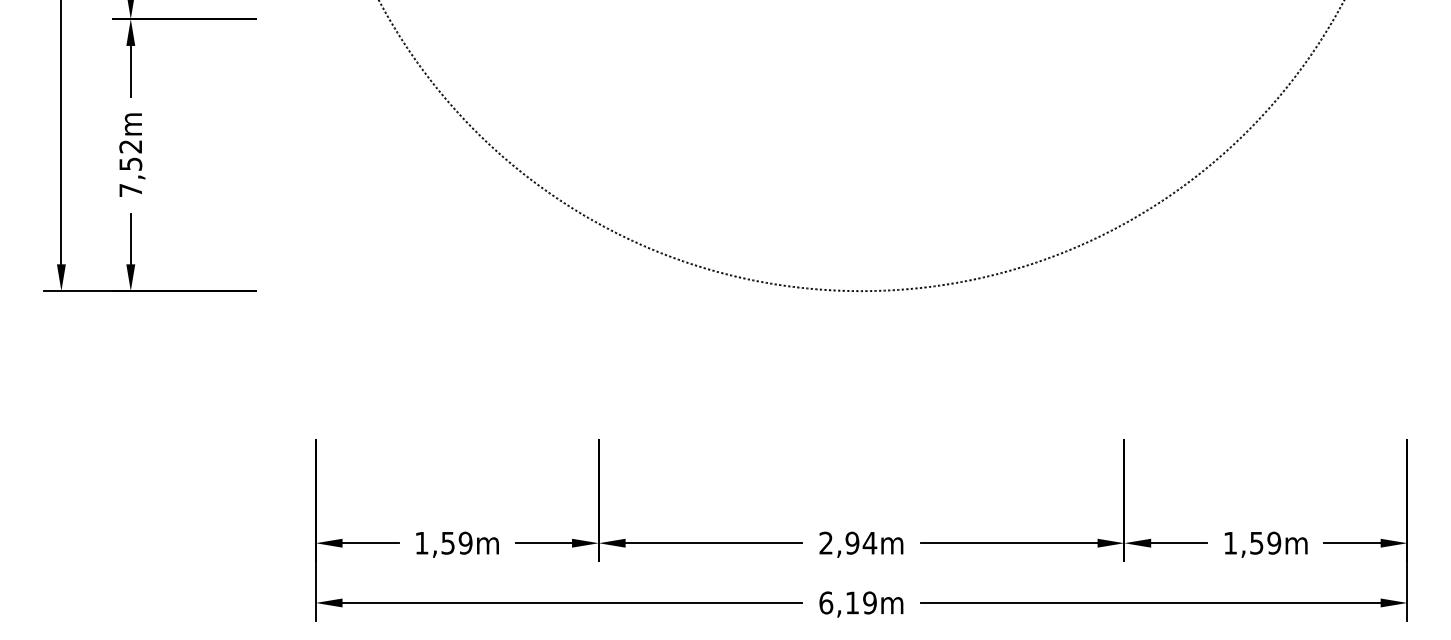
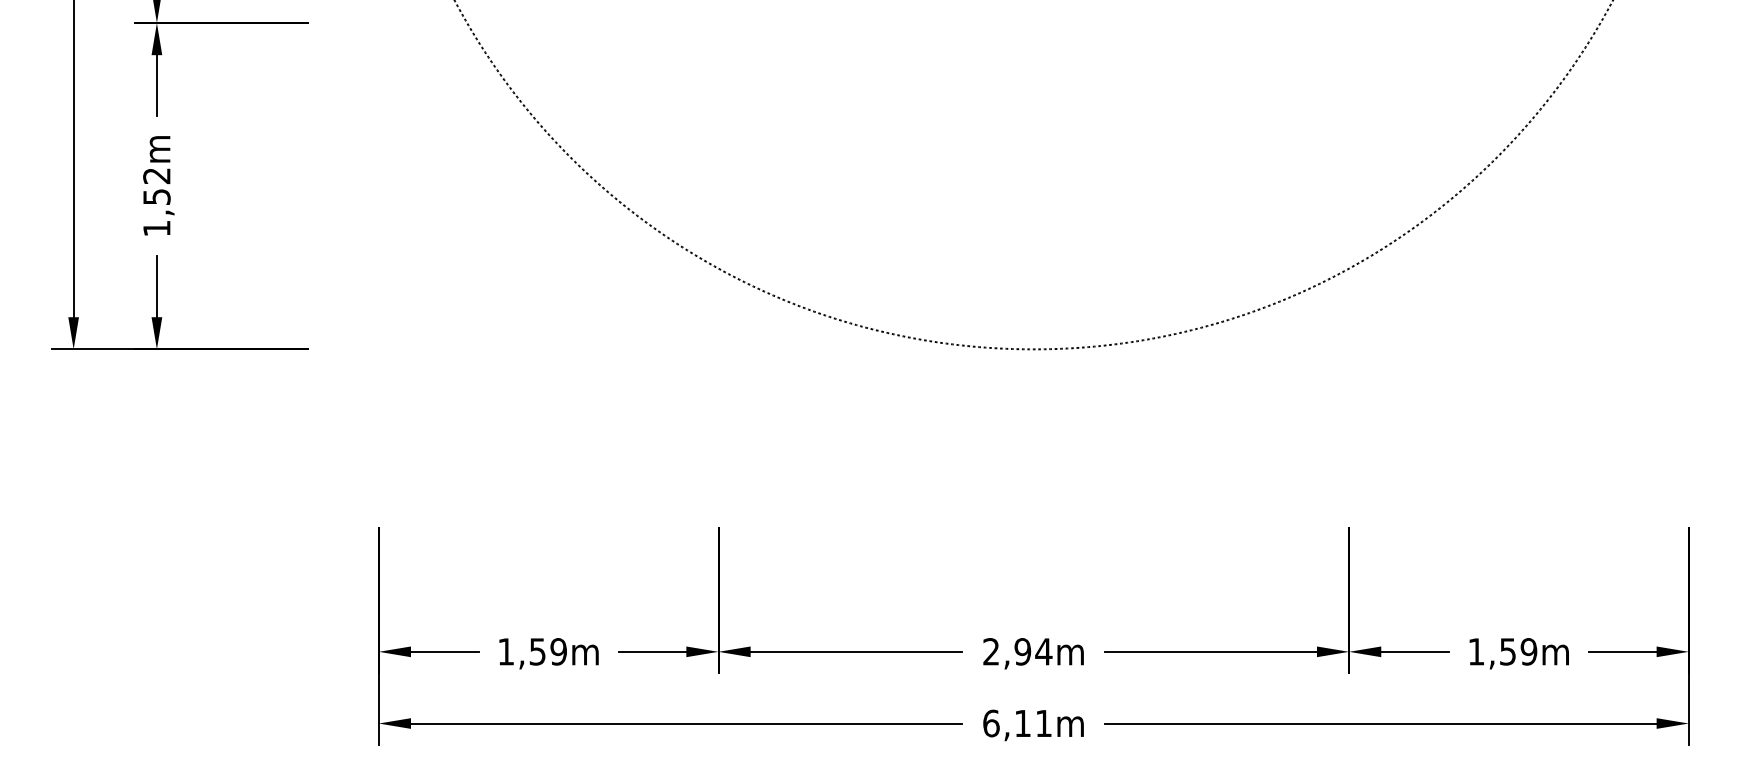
text: (130, 190) -> (156, 228), 7,52m -> 1,52m
text: (869, 602) -> (1043, 723), 6,19m -> 6,11m

